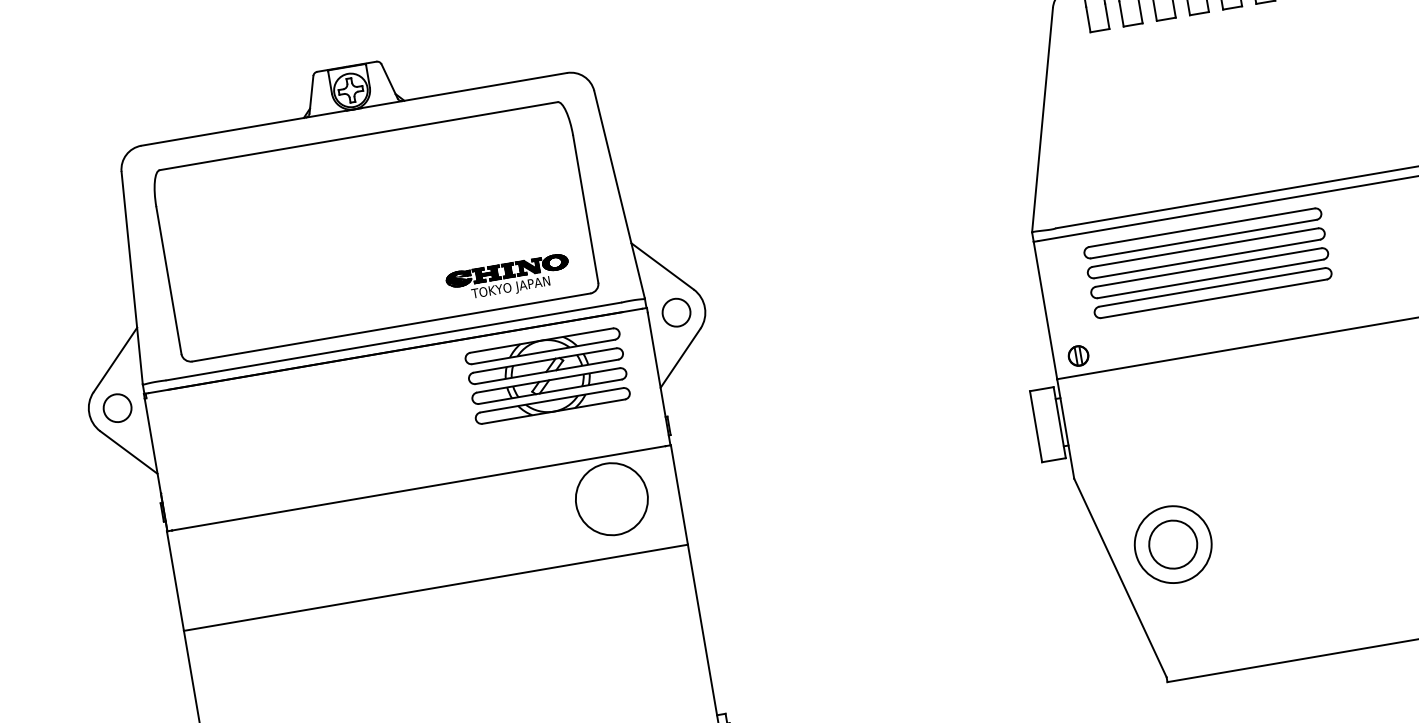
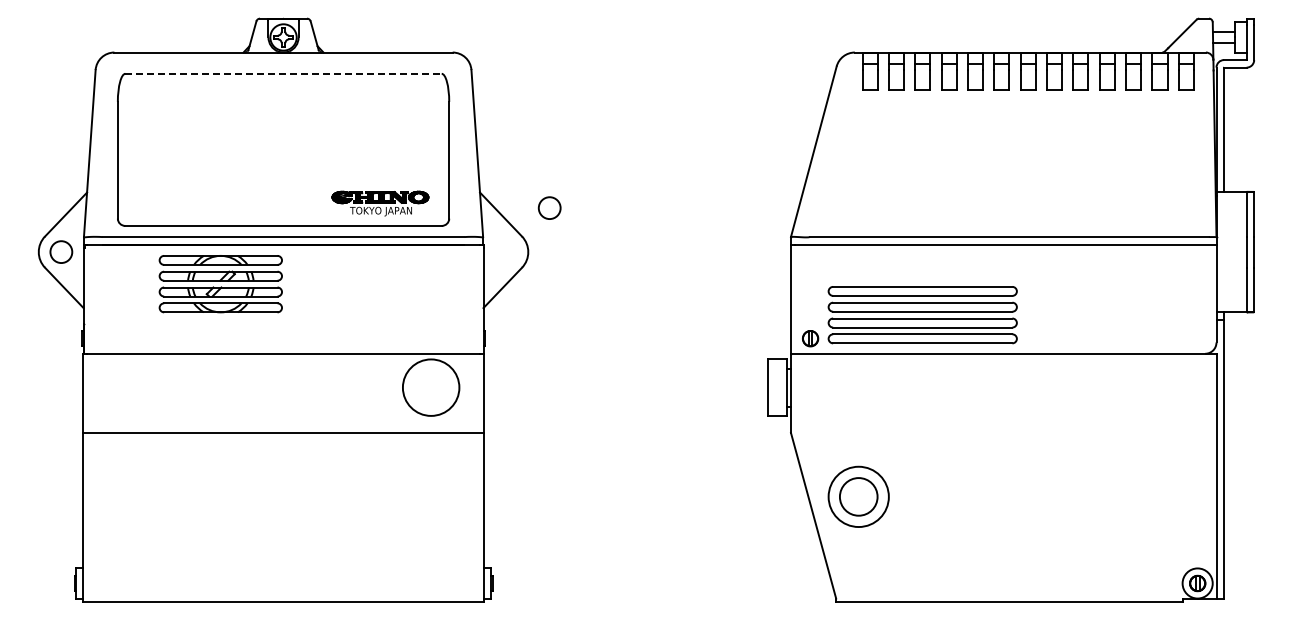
line: (359, 135) -> (284, 73), solid -> dashed
part: (1207, 263) -> (922, 315), moved
circle: (676, 311) -> (549, 207), moved
part: (547, 376) -> (220, 284), moved

